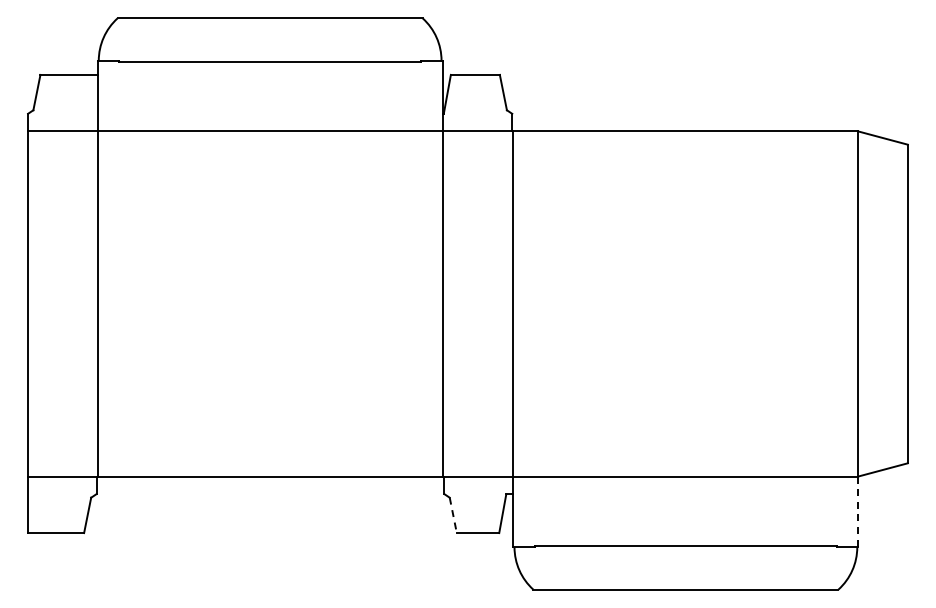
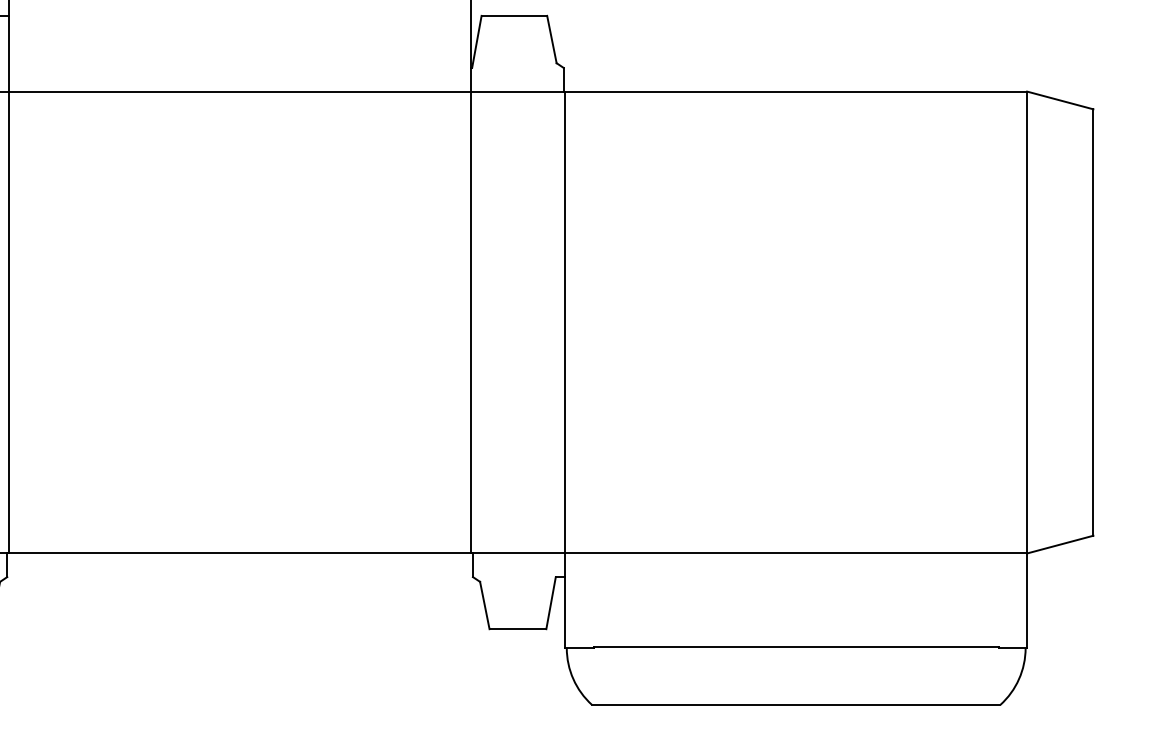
line: (858, 512) -> (1027, 601), dashed -> solid
line: (453, 515) -> (485, 605), dashed -> solid

